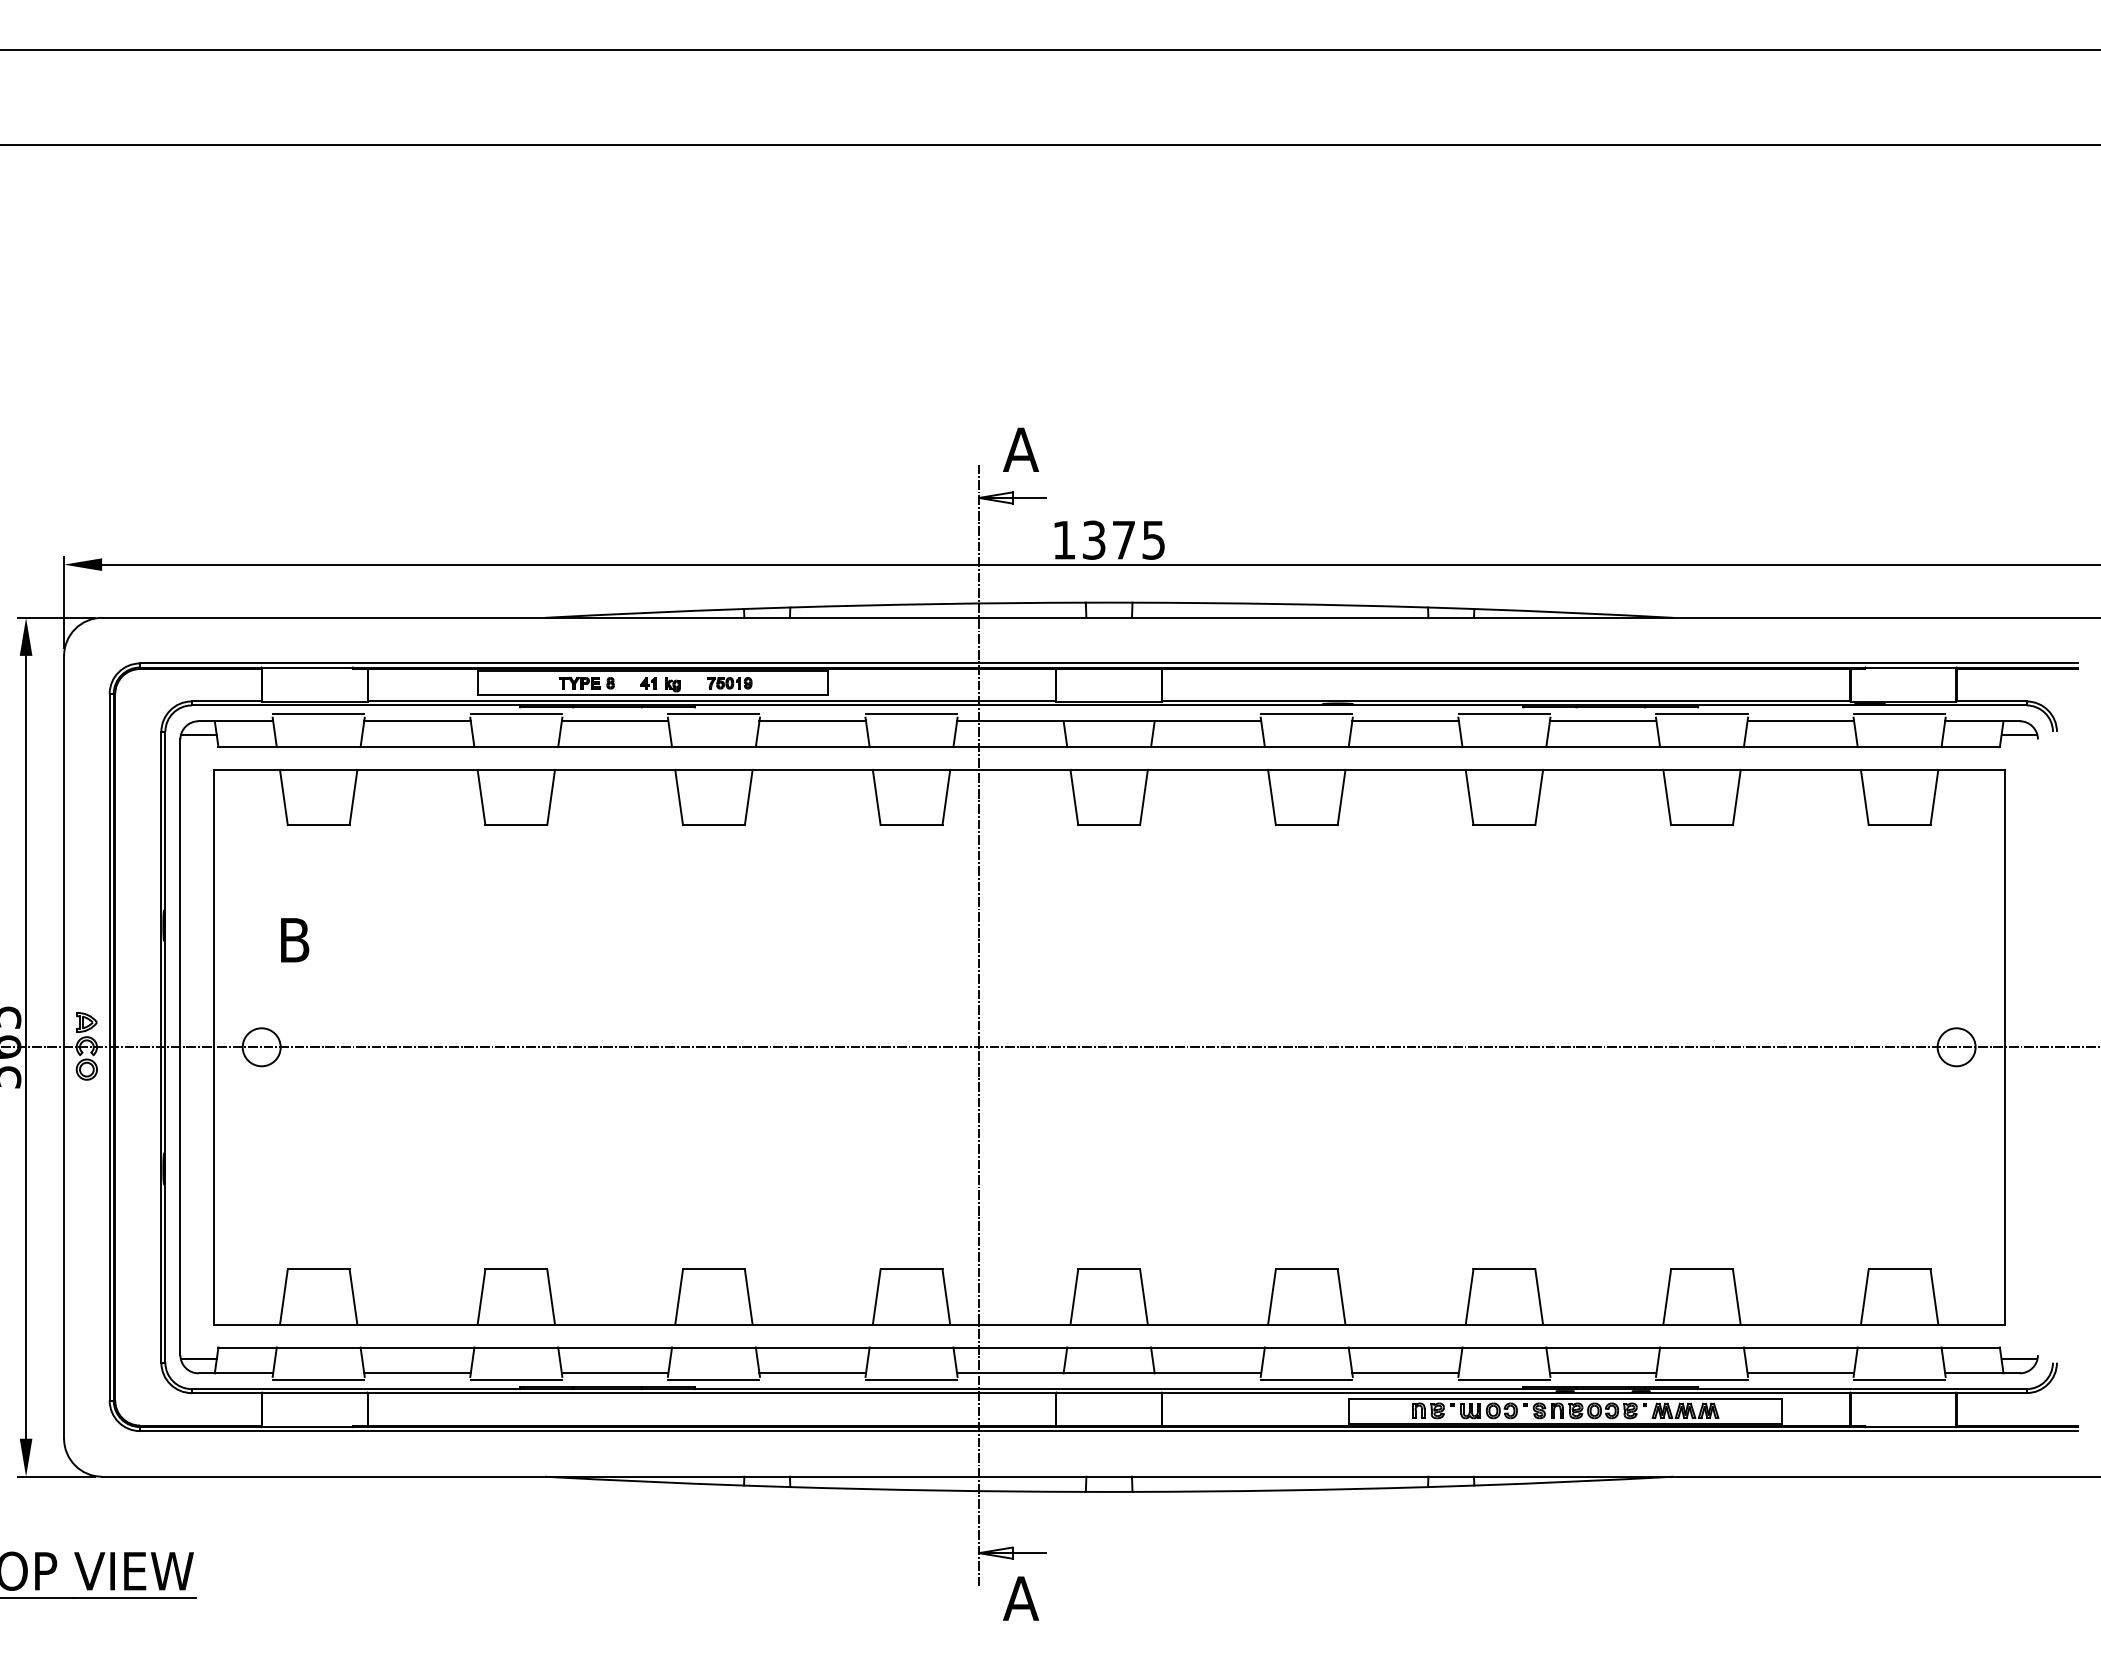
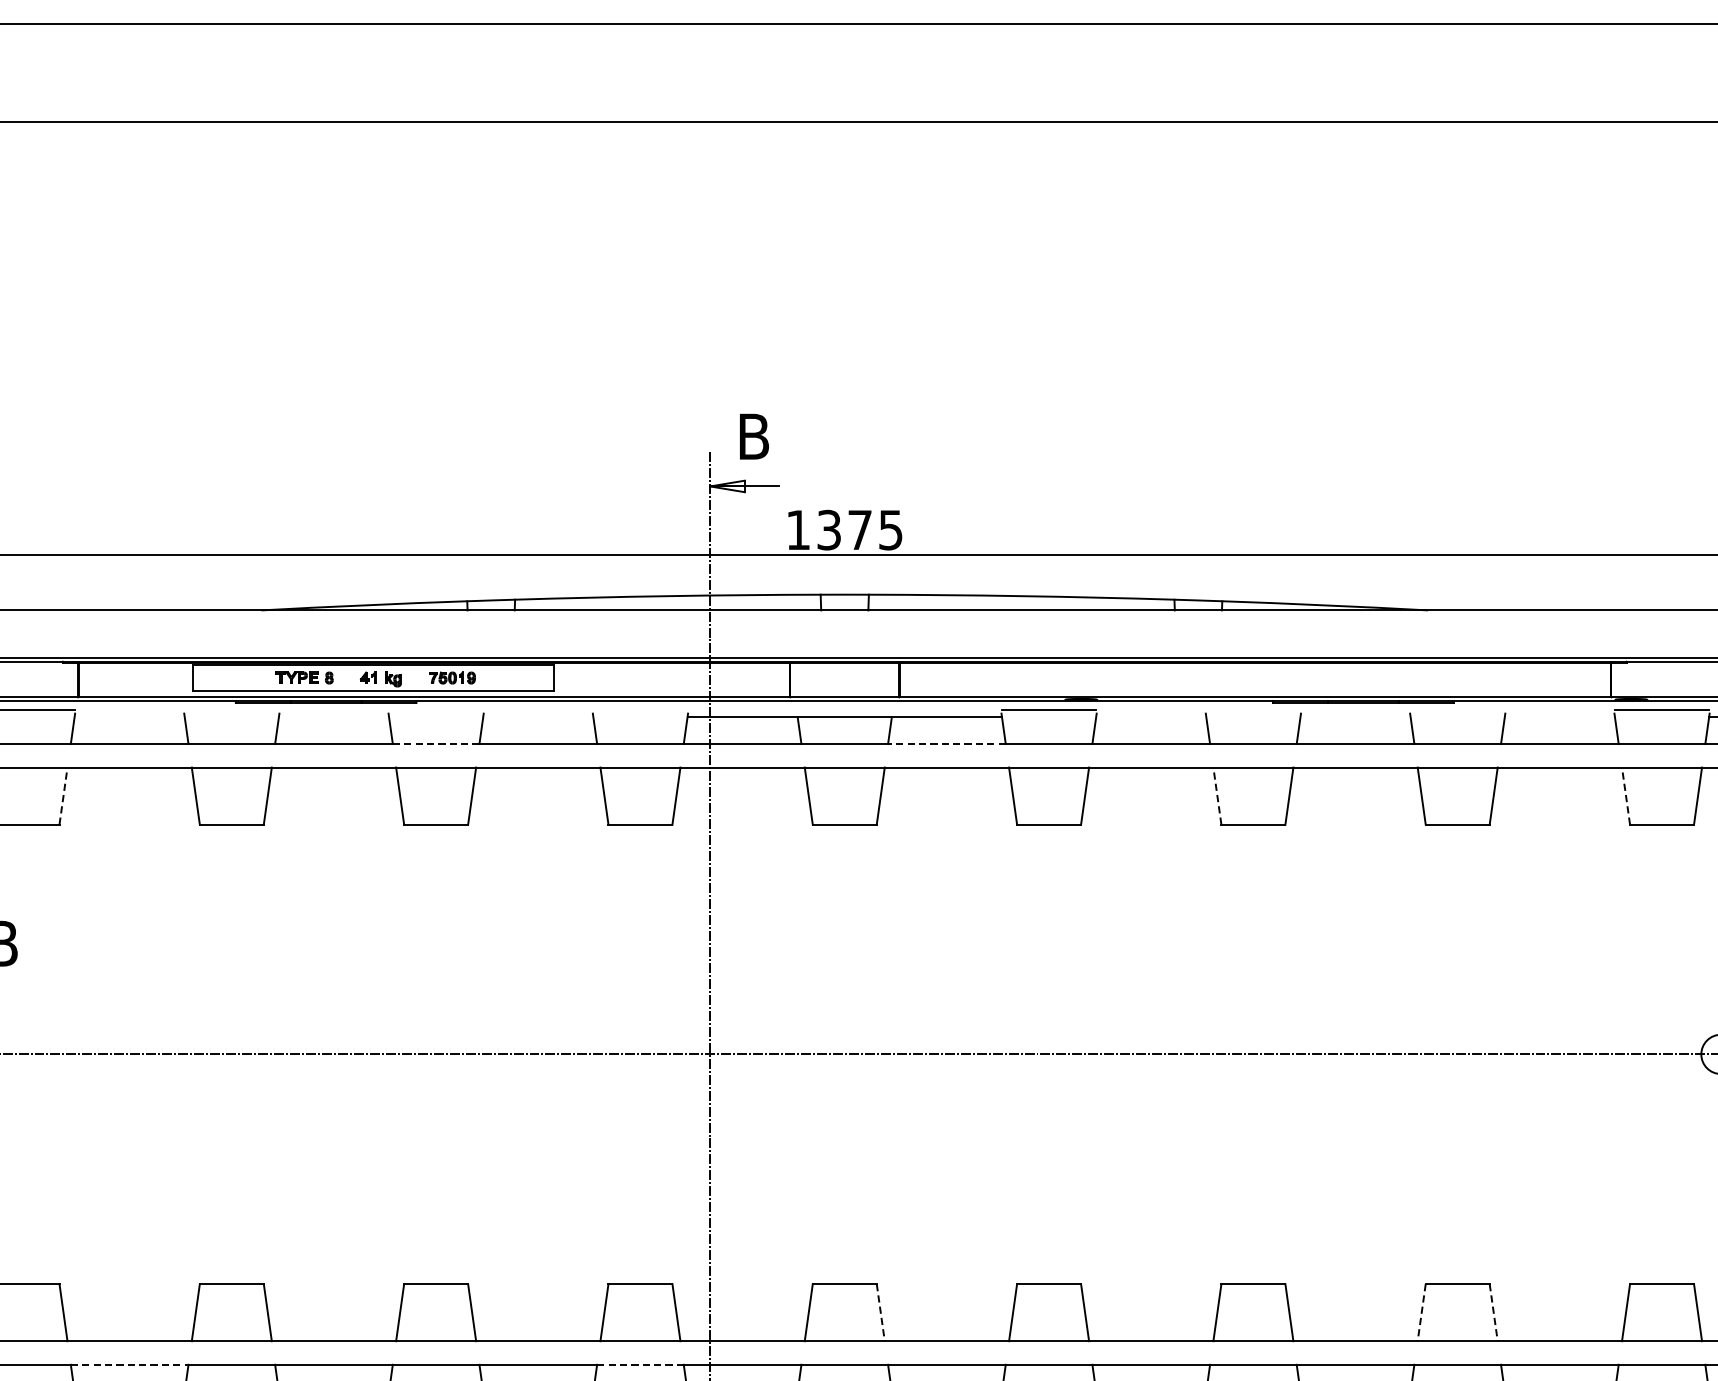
text: (1021, 449) -> (754, 436), A -> B
line: (515, 714) -> (230, 710), removed
line: (713, 714) -> (435, 710), removed
line: (911, 714) -> (640, 710), removed
line: (1503, 714) -> (1252, 710), removed
line: (1701, 714) -> (1457, 710), removed
line: (417, 721) -> (129, 717), removed
line: (614, 721) -> (333, 717), removed
line: (812, 721) -> (538, 717), removed
line: (1405, 721) -> (1151, 717), removed
line: (1602, 721) -> (1354, 717), removed
line: (1800, 721) -> (1559, 717), removed
line: (713, 747) -> (435, 744), solid -> dashed
line: (1207, 747) -> (946, 744), solid -> dashed
line: (353, 797) -> (63, 796), solid -> dashed
line: (1469, 797) -> (1217, 796), solid -> dashed
line: (1864, 797) -> (1625, 796), solid -> dashed
line: (1143, 1297) -> (880, 1313), solid -> dashed
line: (1667, 1297) -> (1422, 1313), solid -> dashed
line: (1736, 1297) -> (1493, 1313), solid -> dashed
line: (417, 1347) -> (129, 1364), solid -> dashed
line: (911, 1347) -> (640, 1364), solid -> dashed

